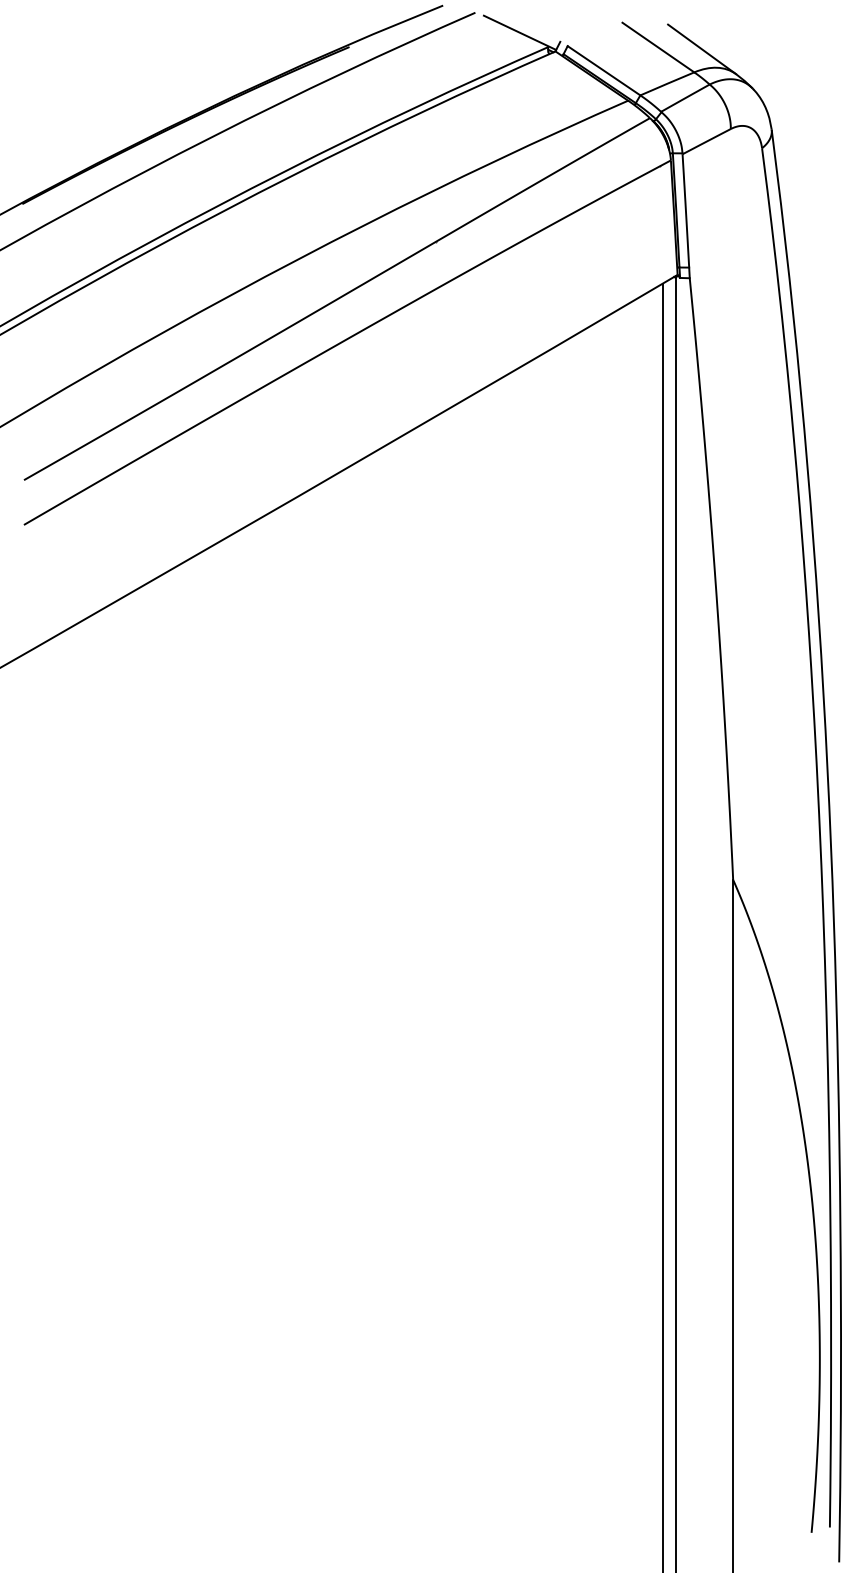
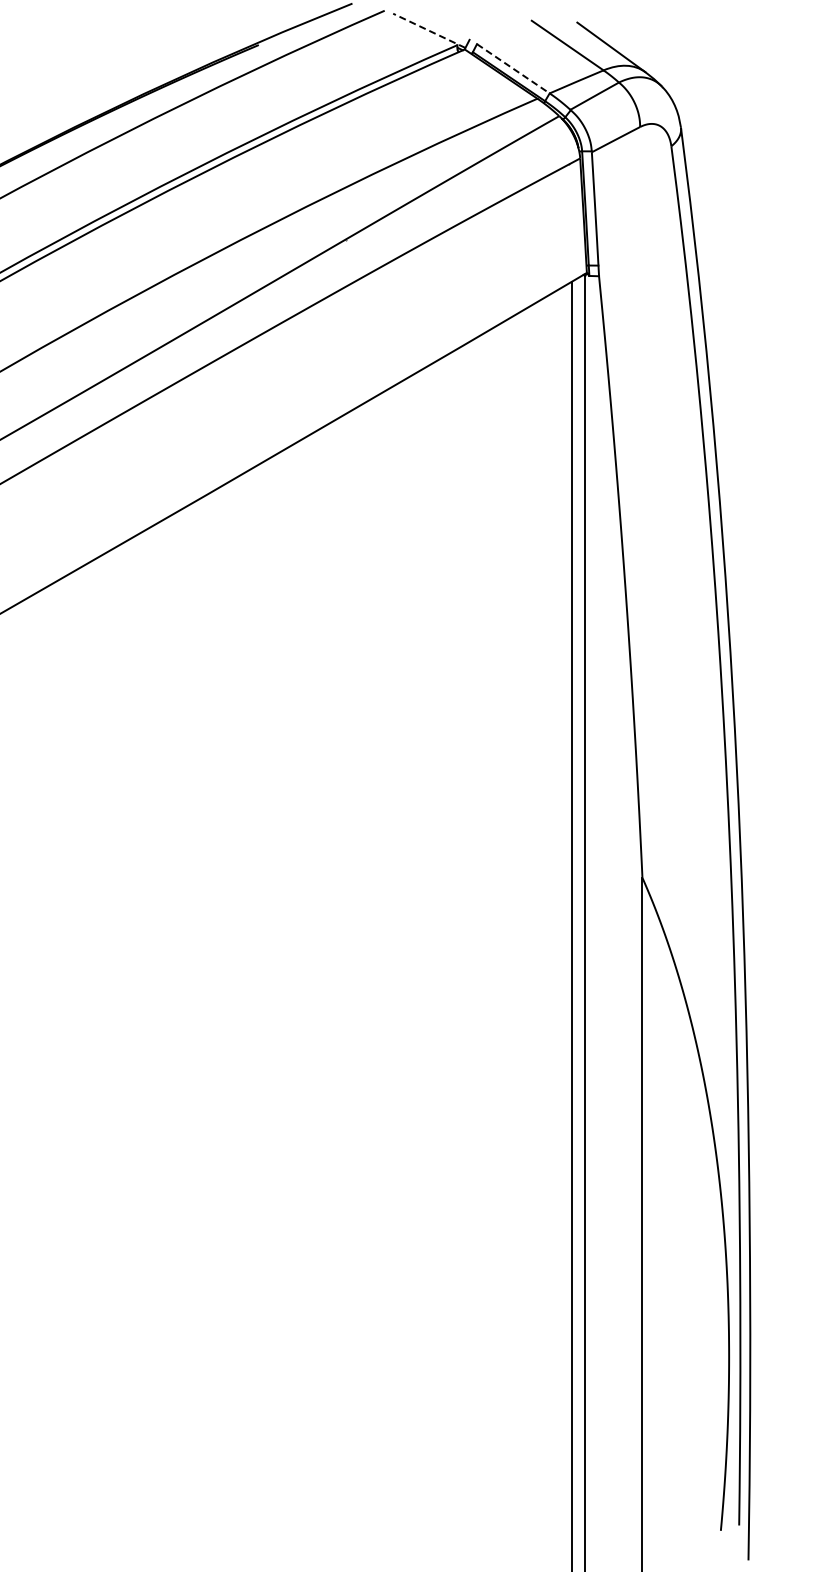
line: (520, 32) -> (429, 30), solid -> dashed
line: (604, 70) -> (513, 68), solid -> dashed

